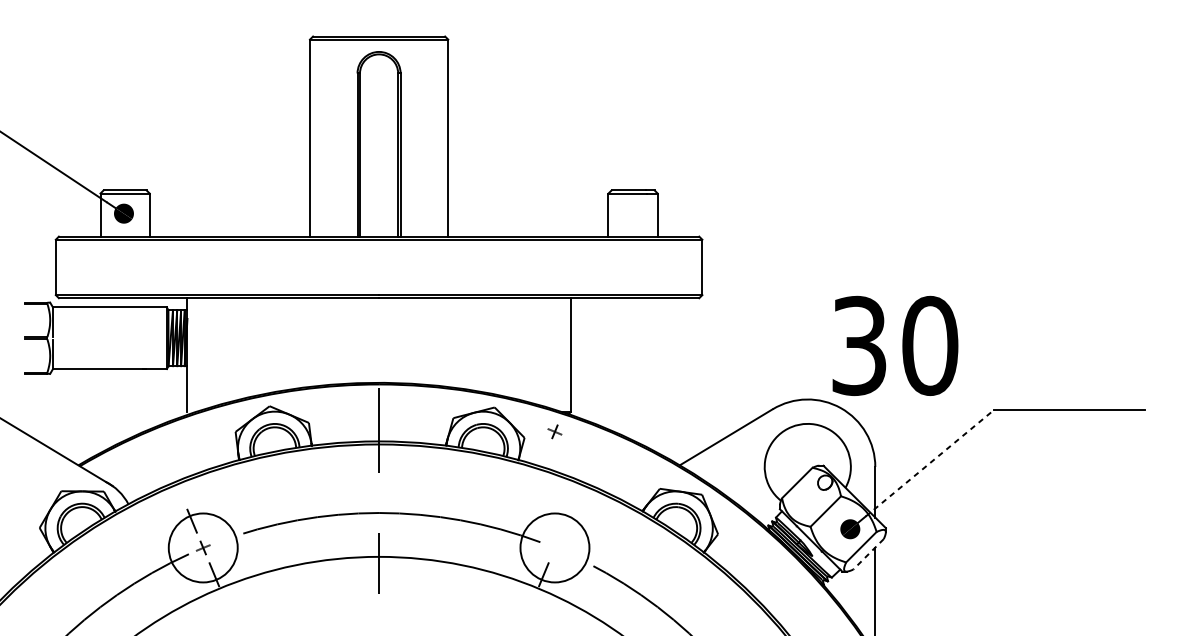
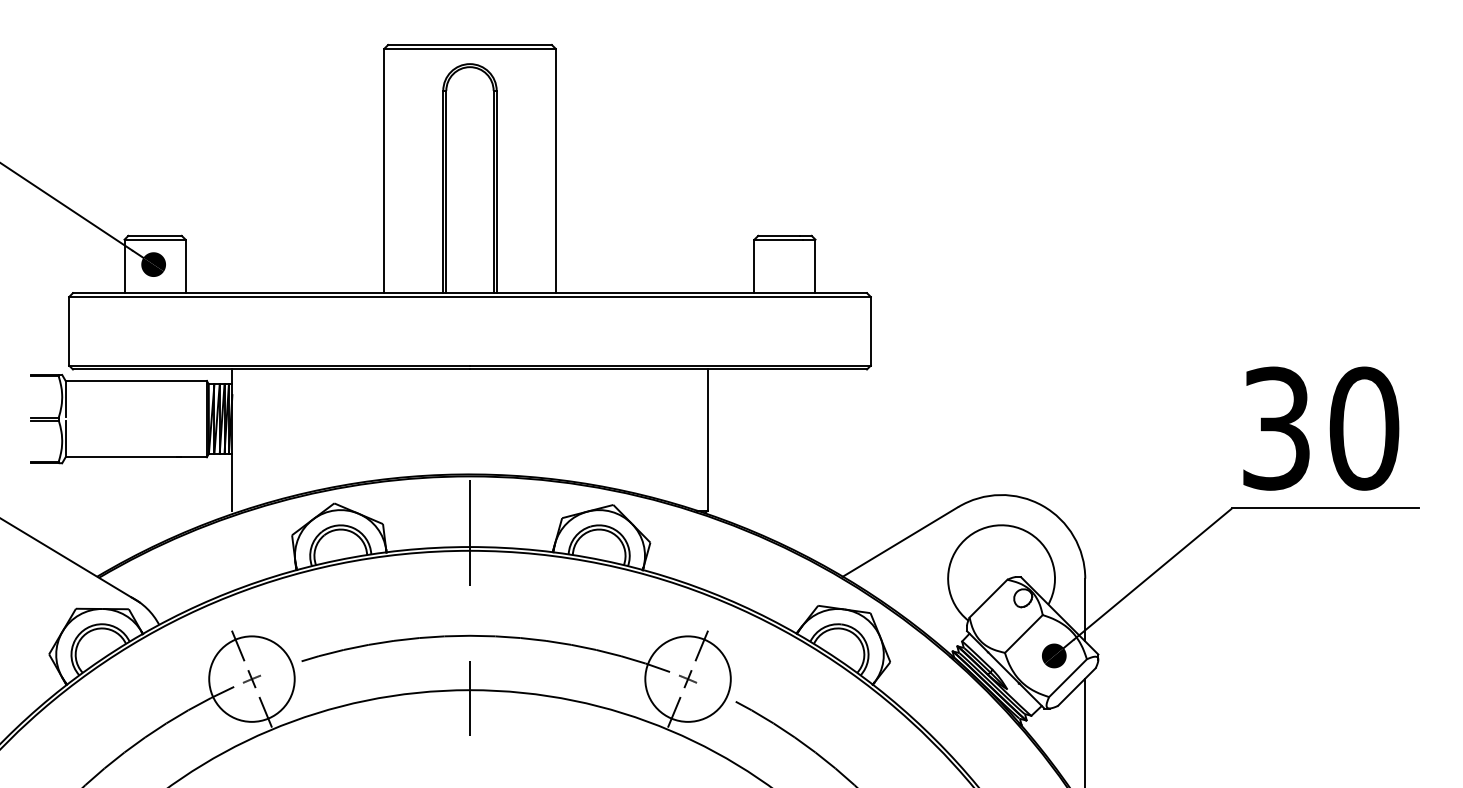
text: (895, 345) -> (1321, 428), moved
part: (555, 432) -> (688, 679), moved
line: (930, 463) -> (1153, 574), dashed -> solid
line: (565, 520) -> (701, 645), added
line: (868, 554) -> (1076, 687), dashed -> solid

